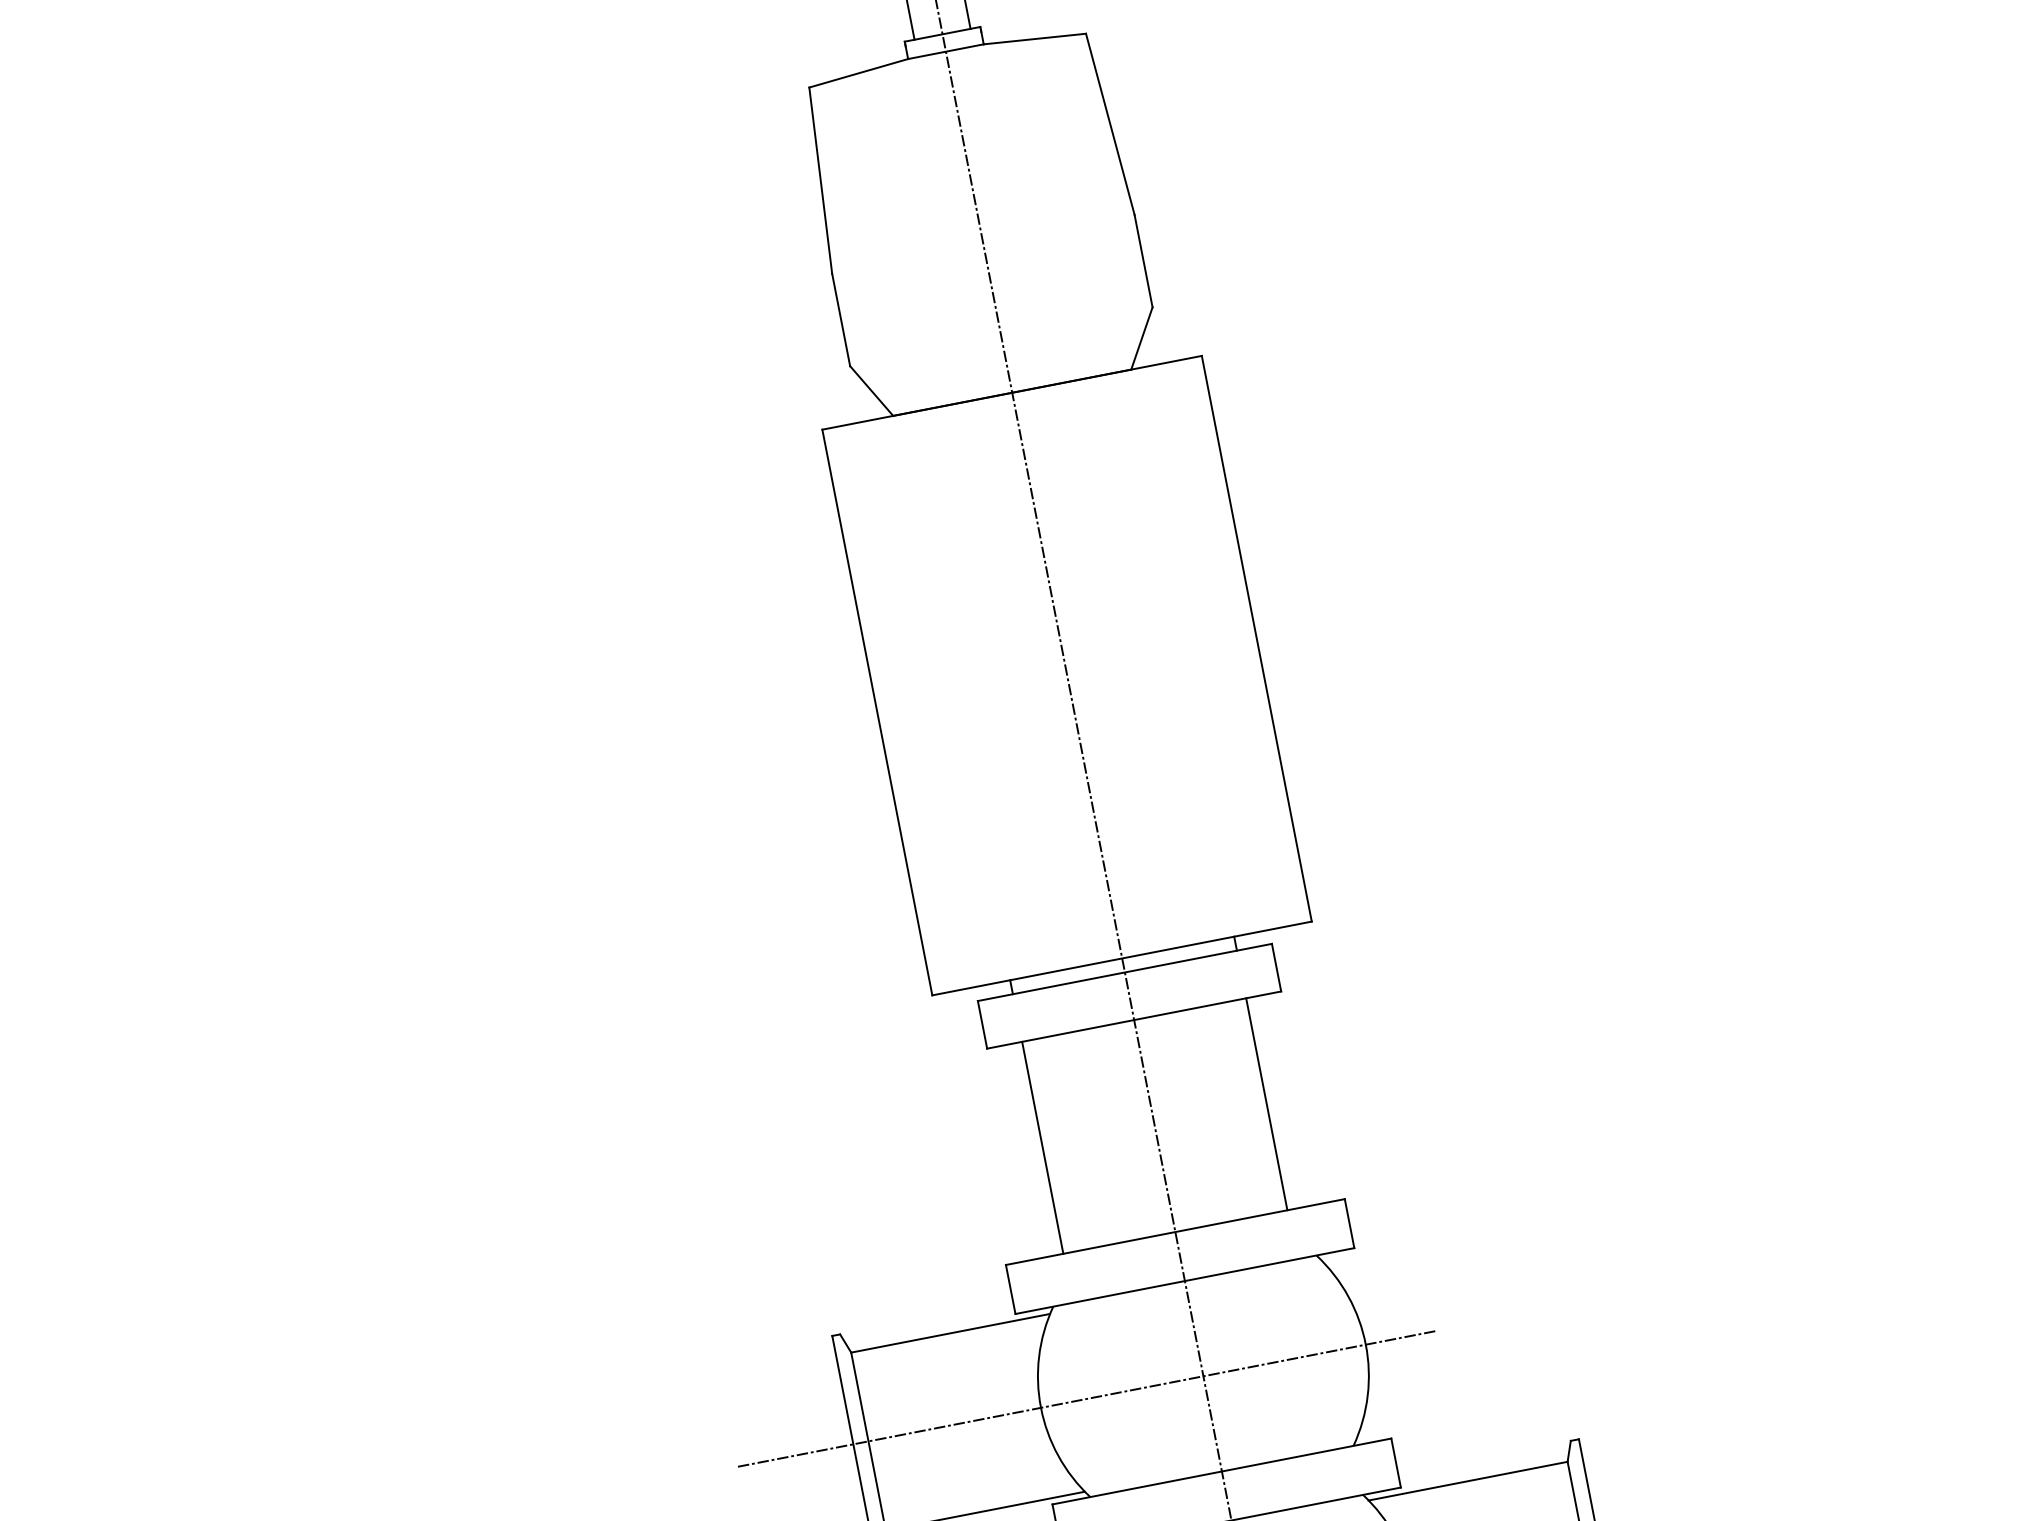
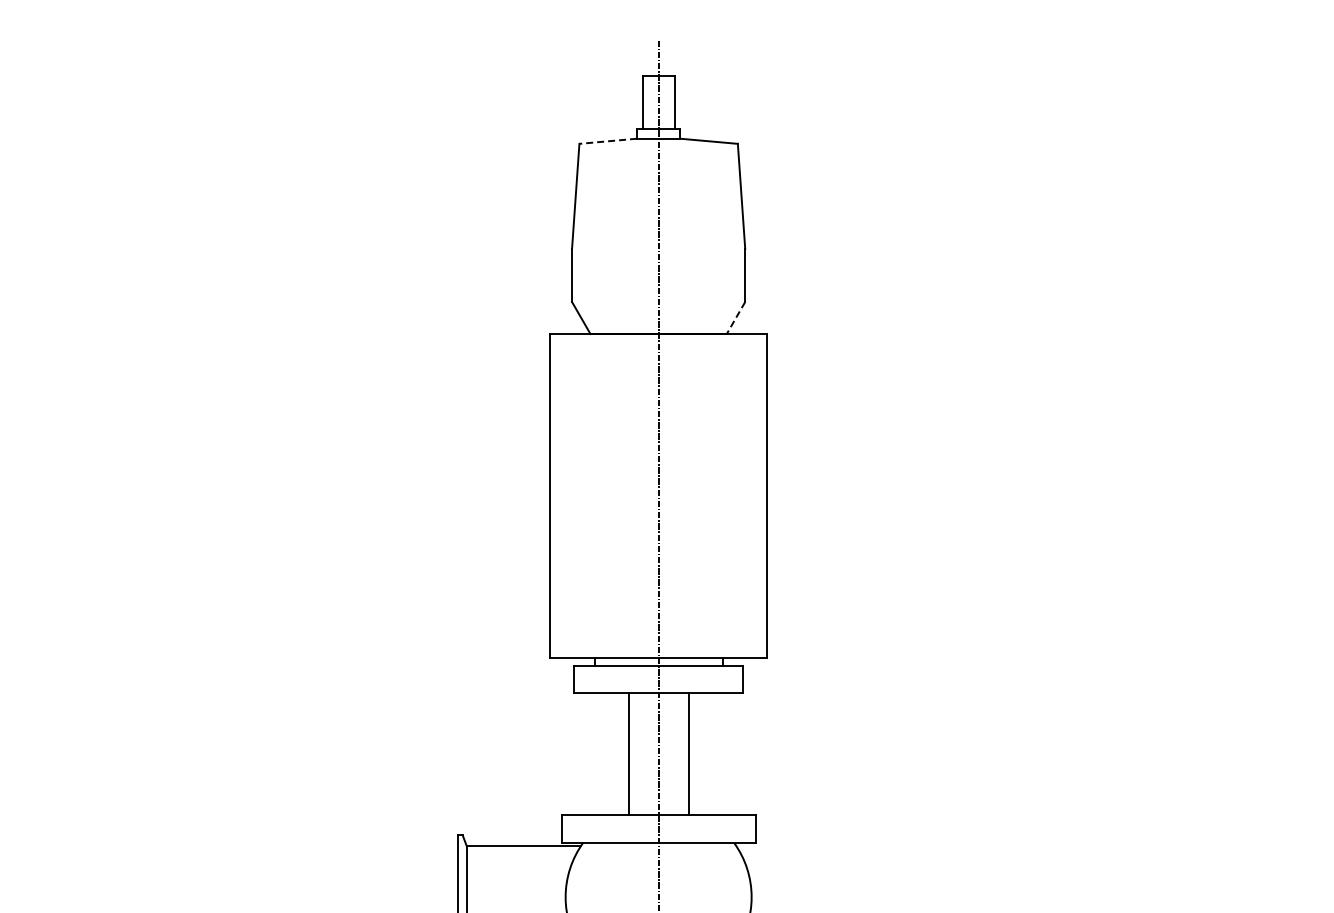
line: (859, 73) -> (608, 141), solid -> dashed
line: (1141, 339) -> (735, 318), solid -> dashed
line: (1266, 1103) -> (688, 753), moved
line: (1042, 1147) -> (628, 753), moved
line: (1086, 1399) -> (591, 897), removed

